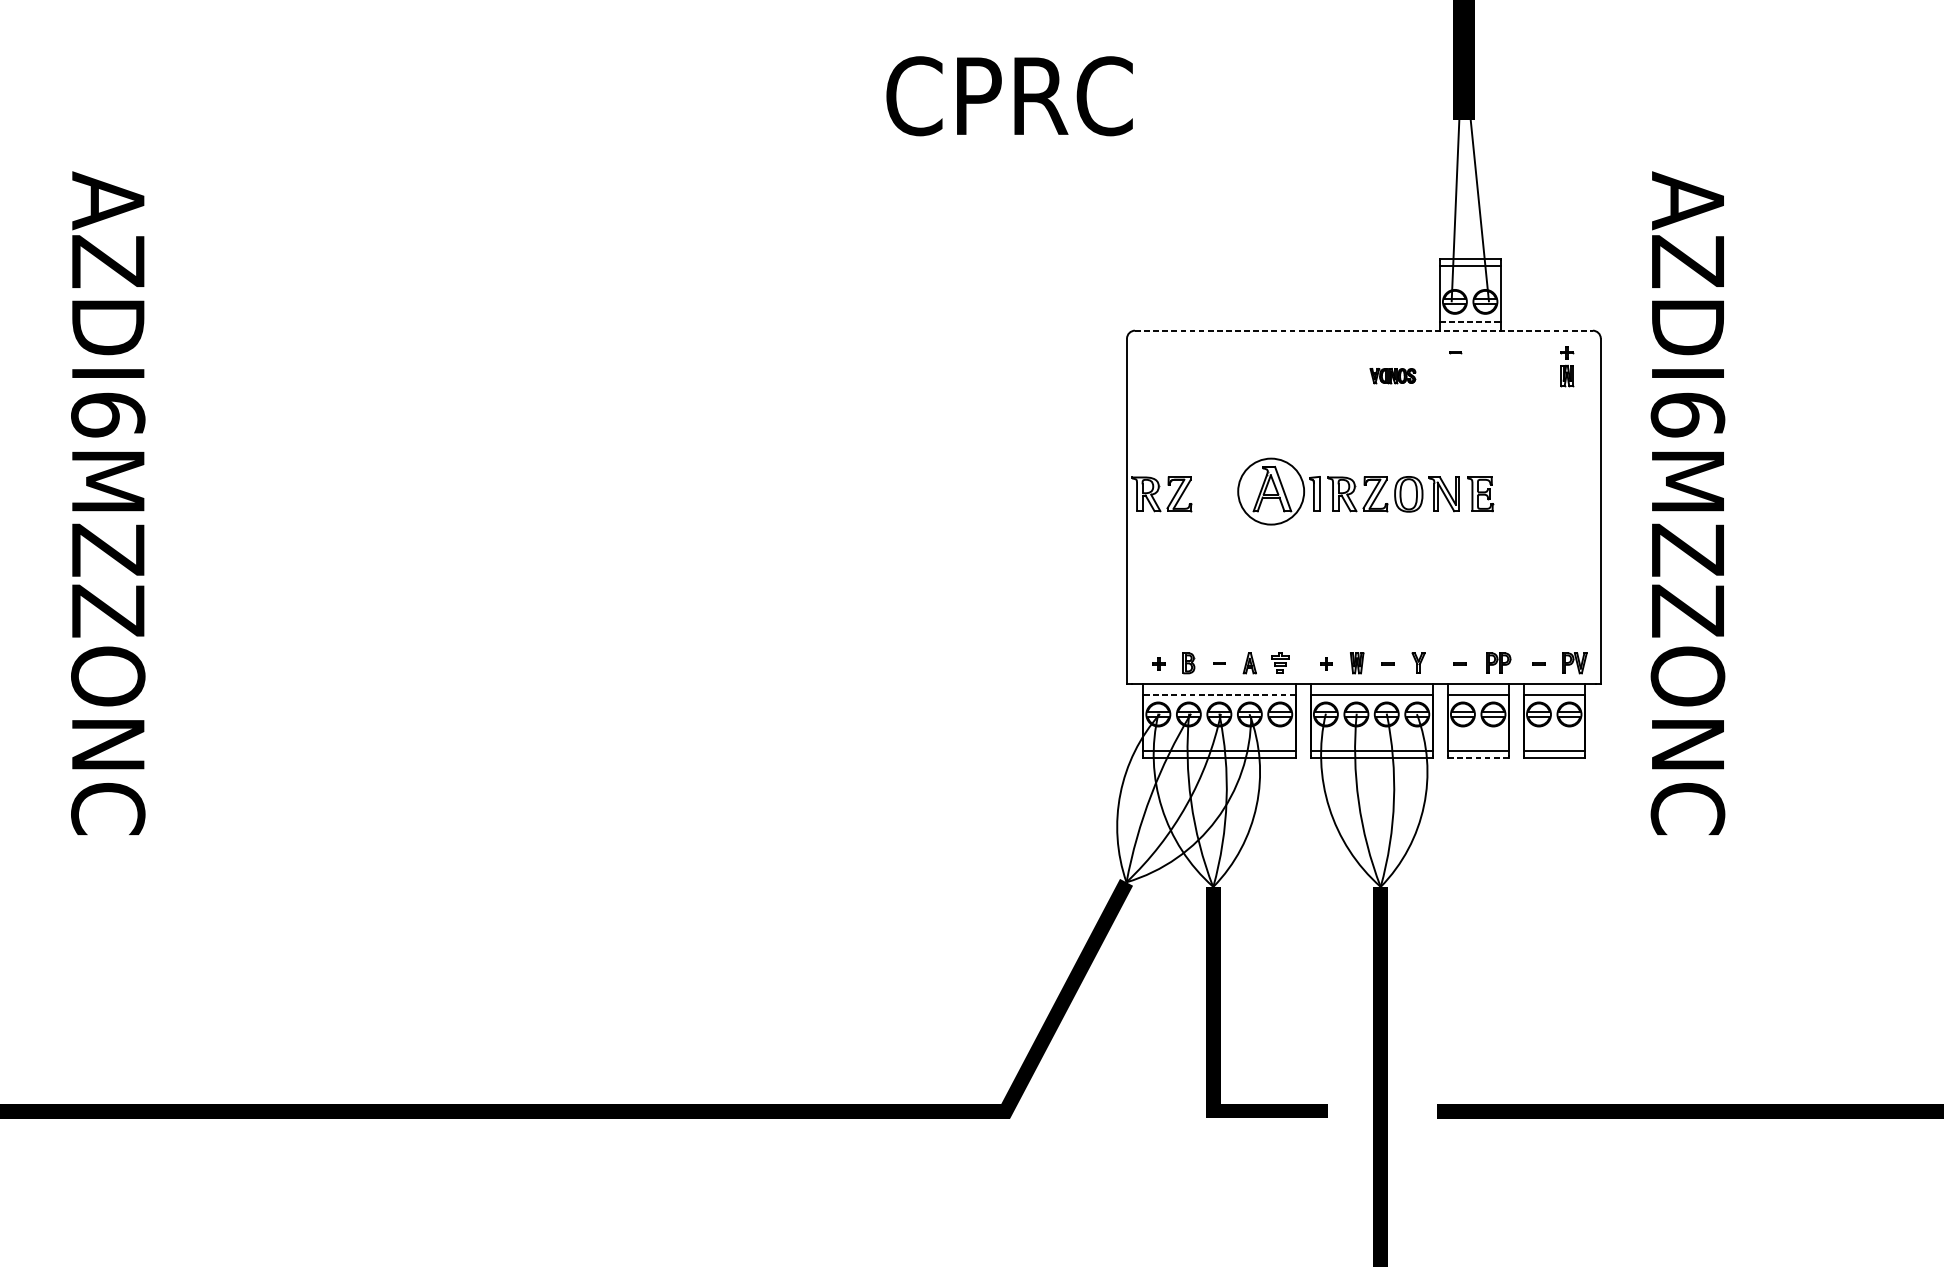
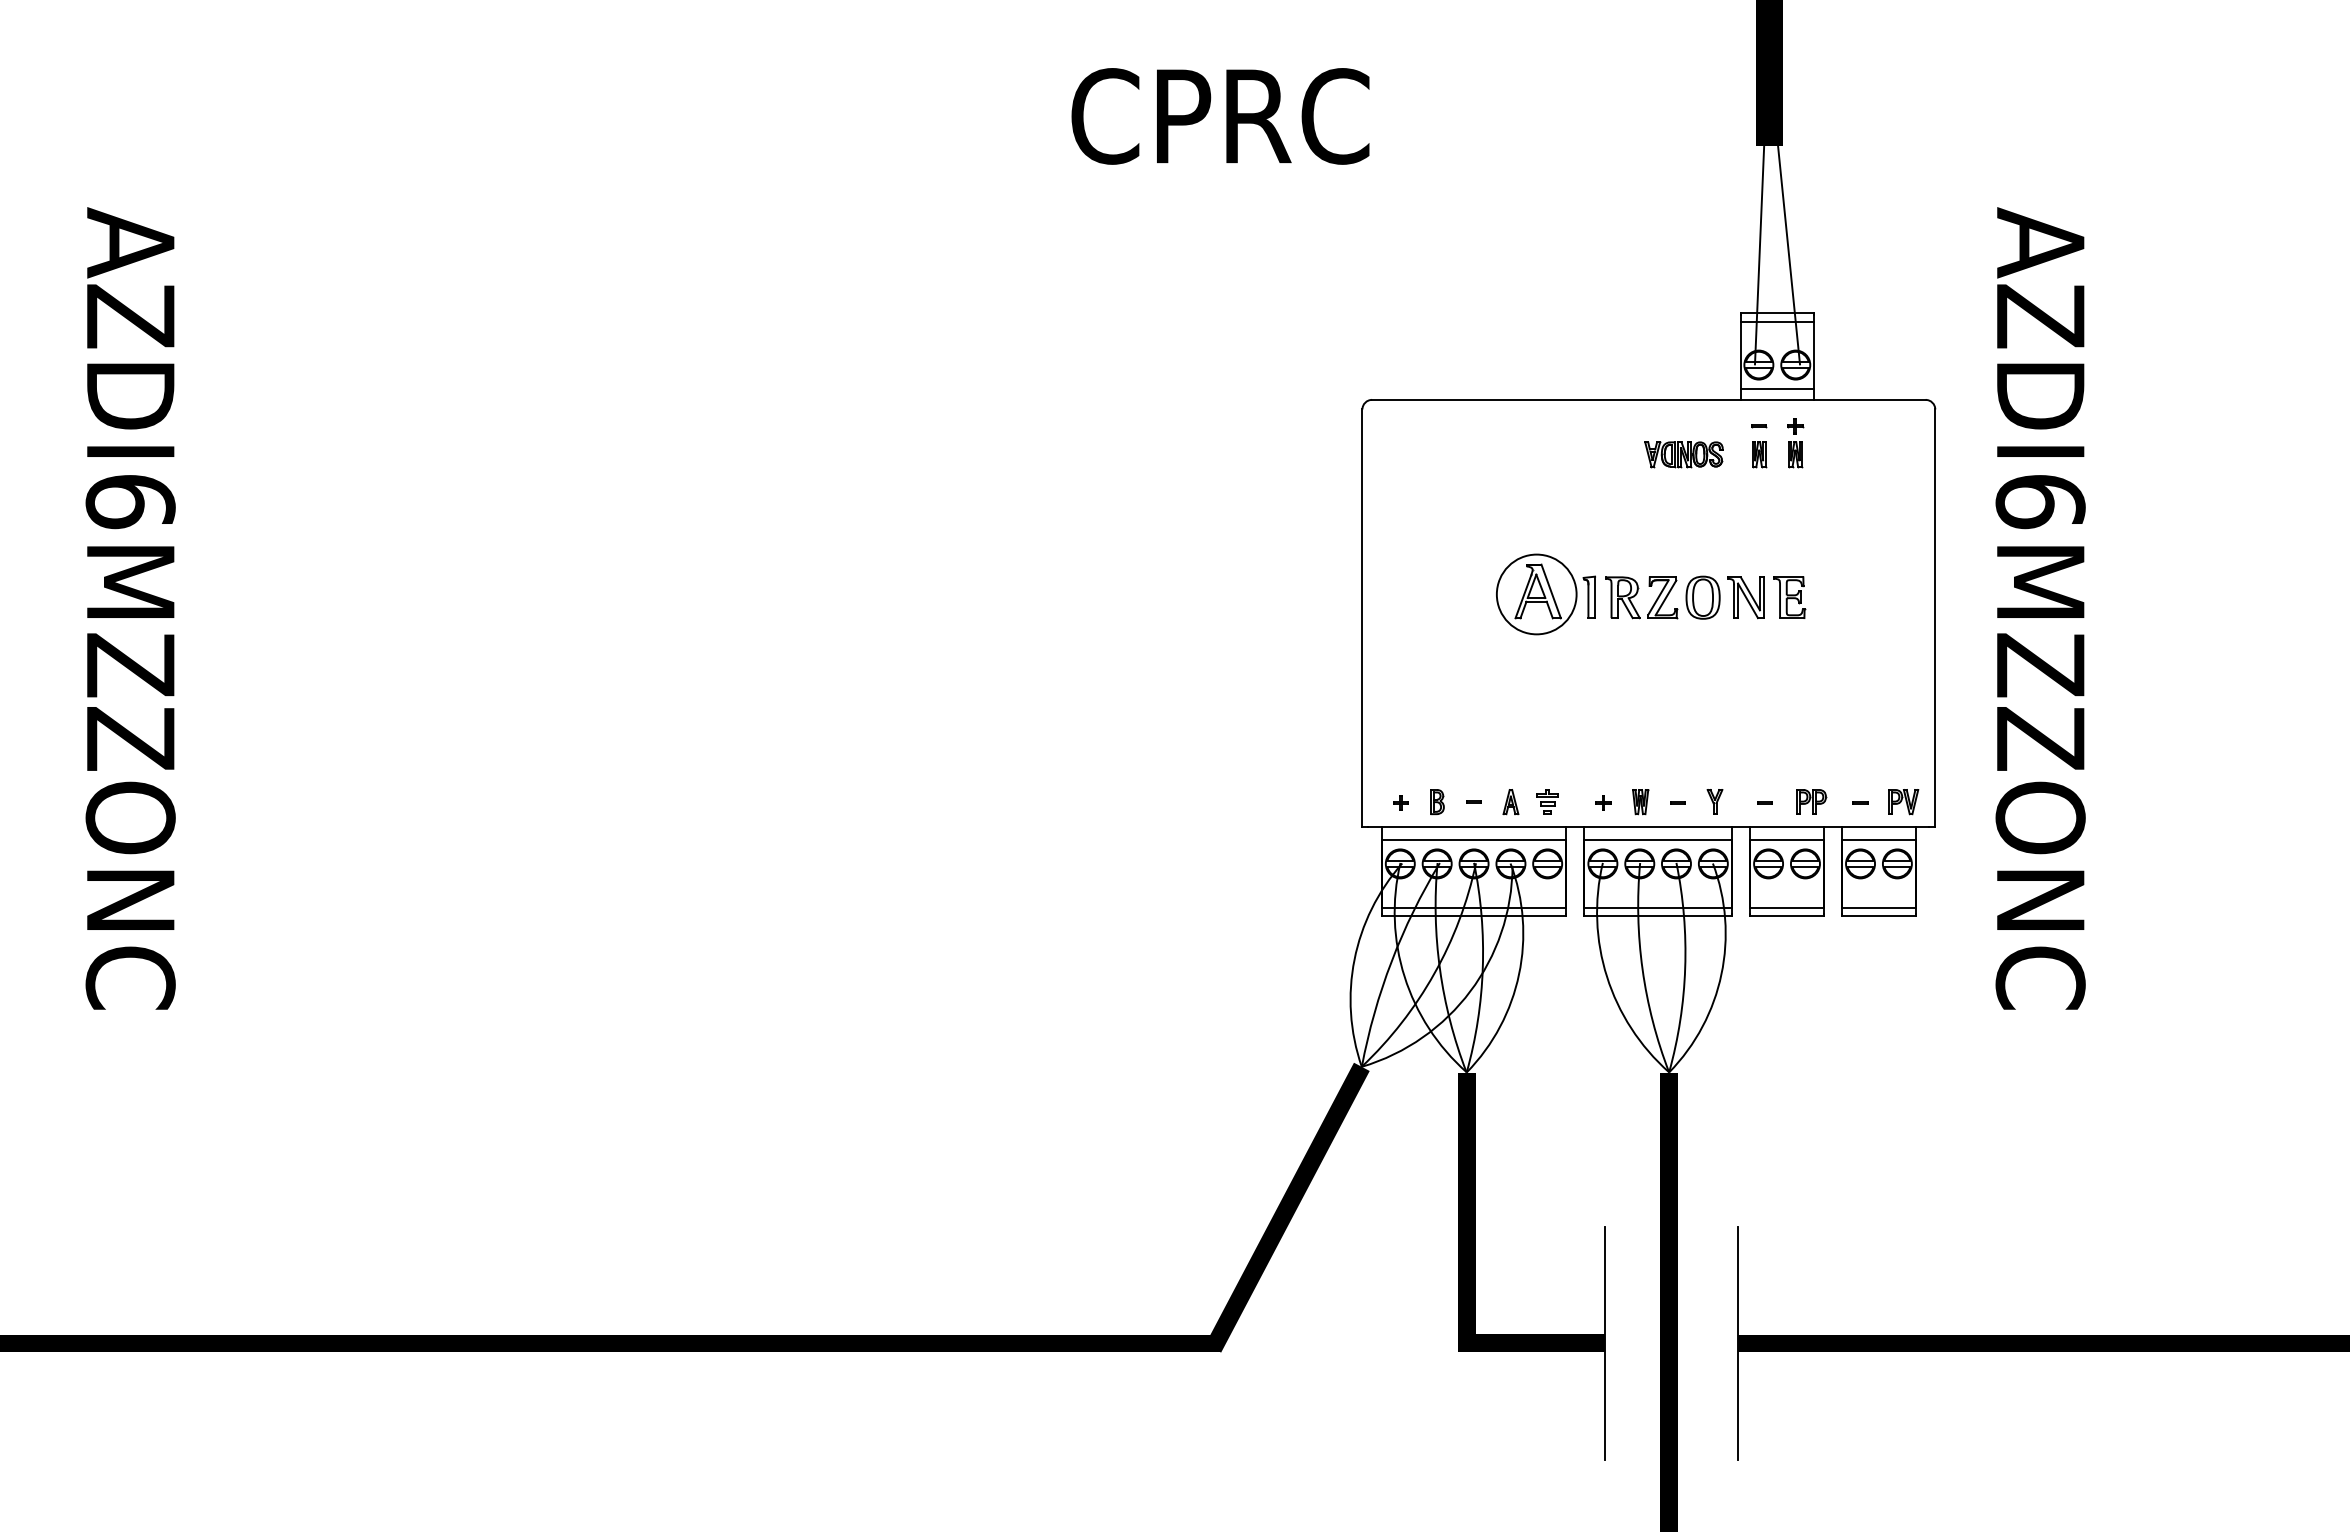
line: (1470, 322) -> (1777, 389), dashed -> solid
line: (1363, 330) -> (1648, 399), dashed -> solid
part: (1567, 366) -> (1795, 443), moved
part: (1392, 375) -> (1683, 454), size x1.43
part: (1455, 375) -> (1759, 454), added
part: (1161, 494) -> (1404, 597), removed
line: (1218, 694) -> (1473, 839), dashed -> solid
line: (1477, 757) -> (1786, 916), dashed -> solid
line: (1327, 1110) -> (1604, 1342), added
line: (1437, 1111) -> (1737, 1343), added

